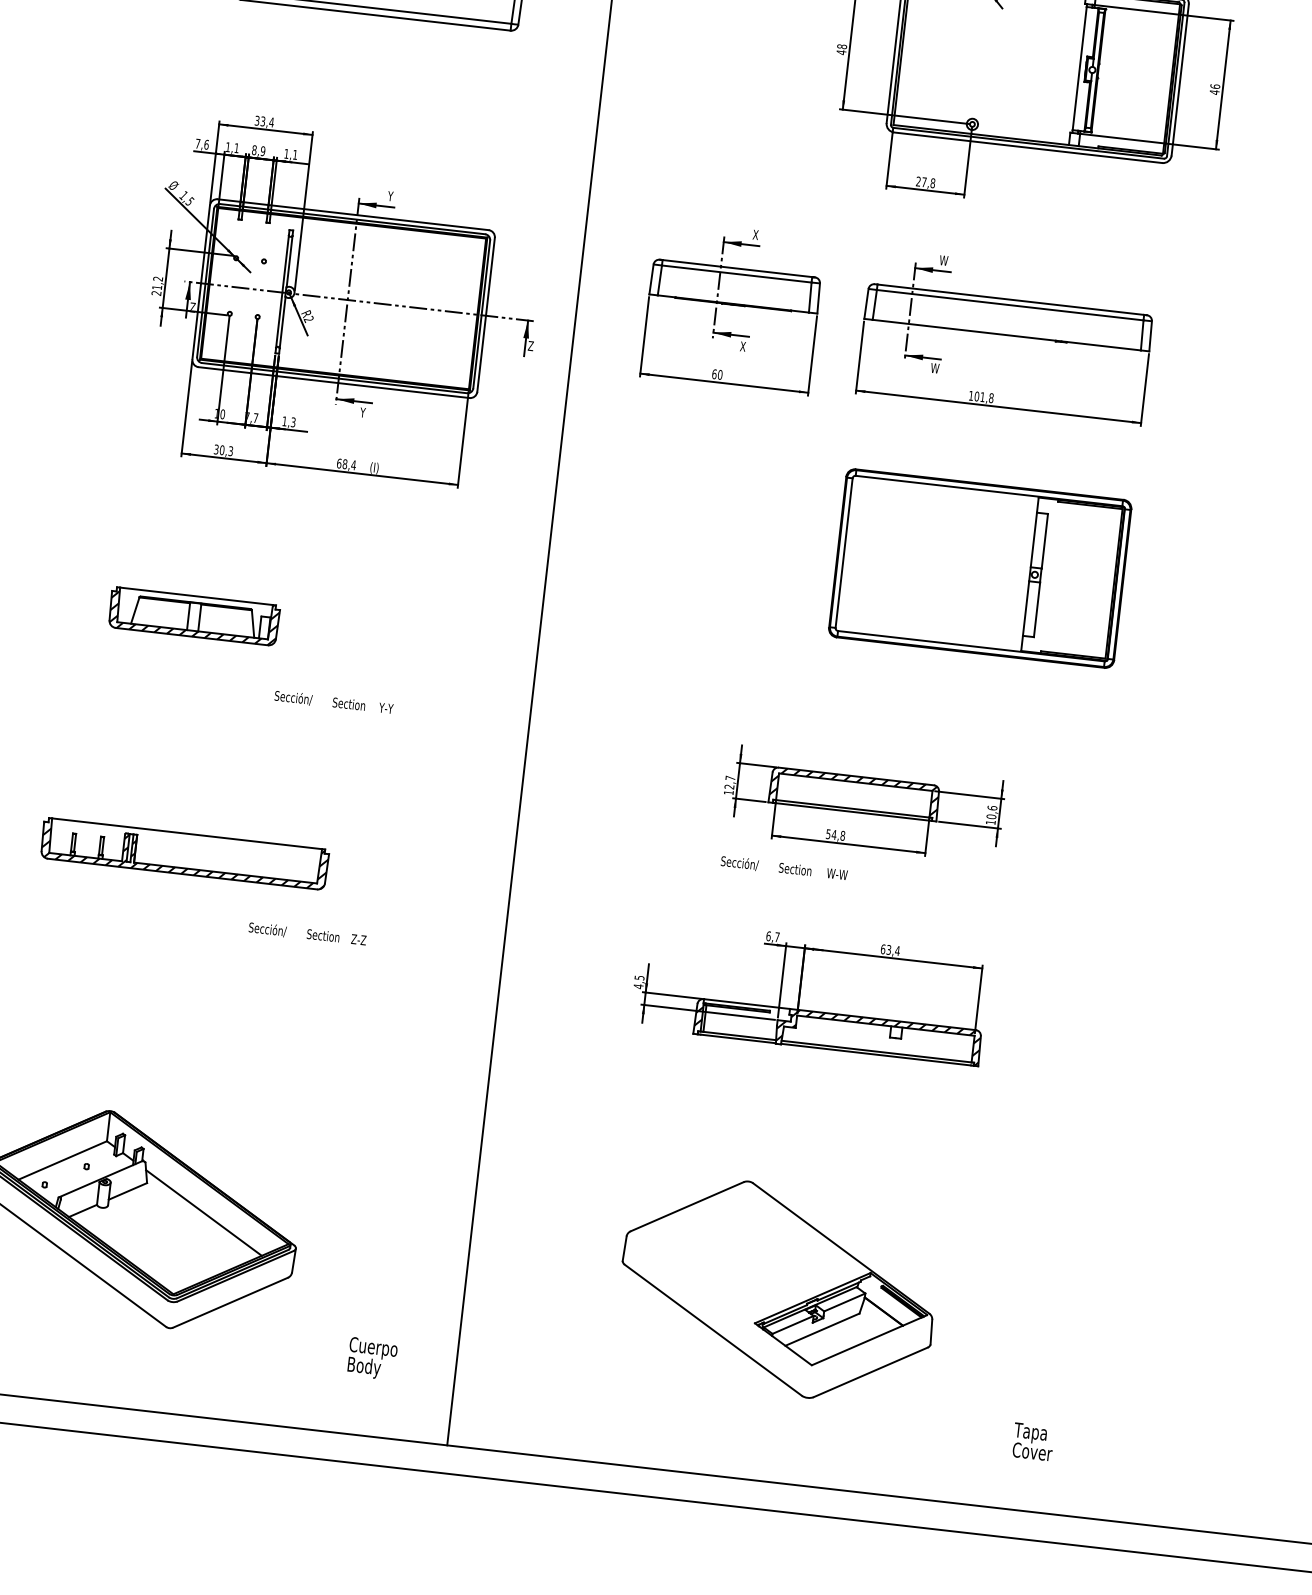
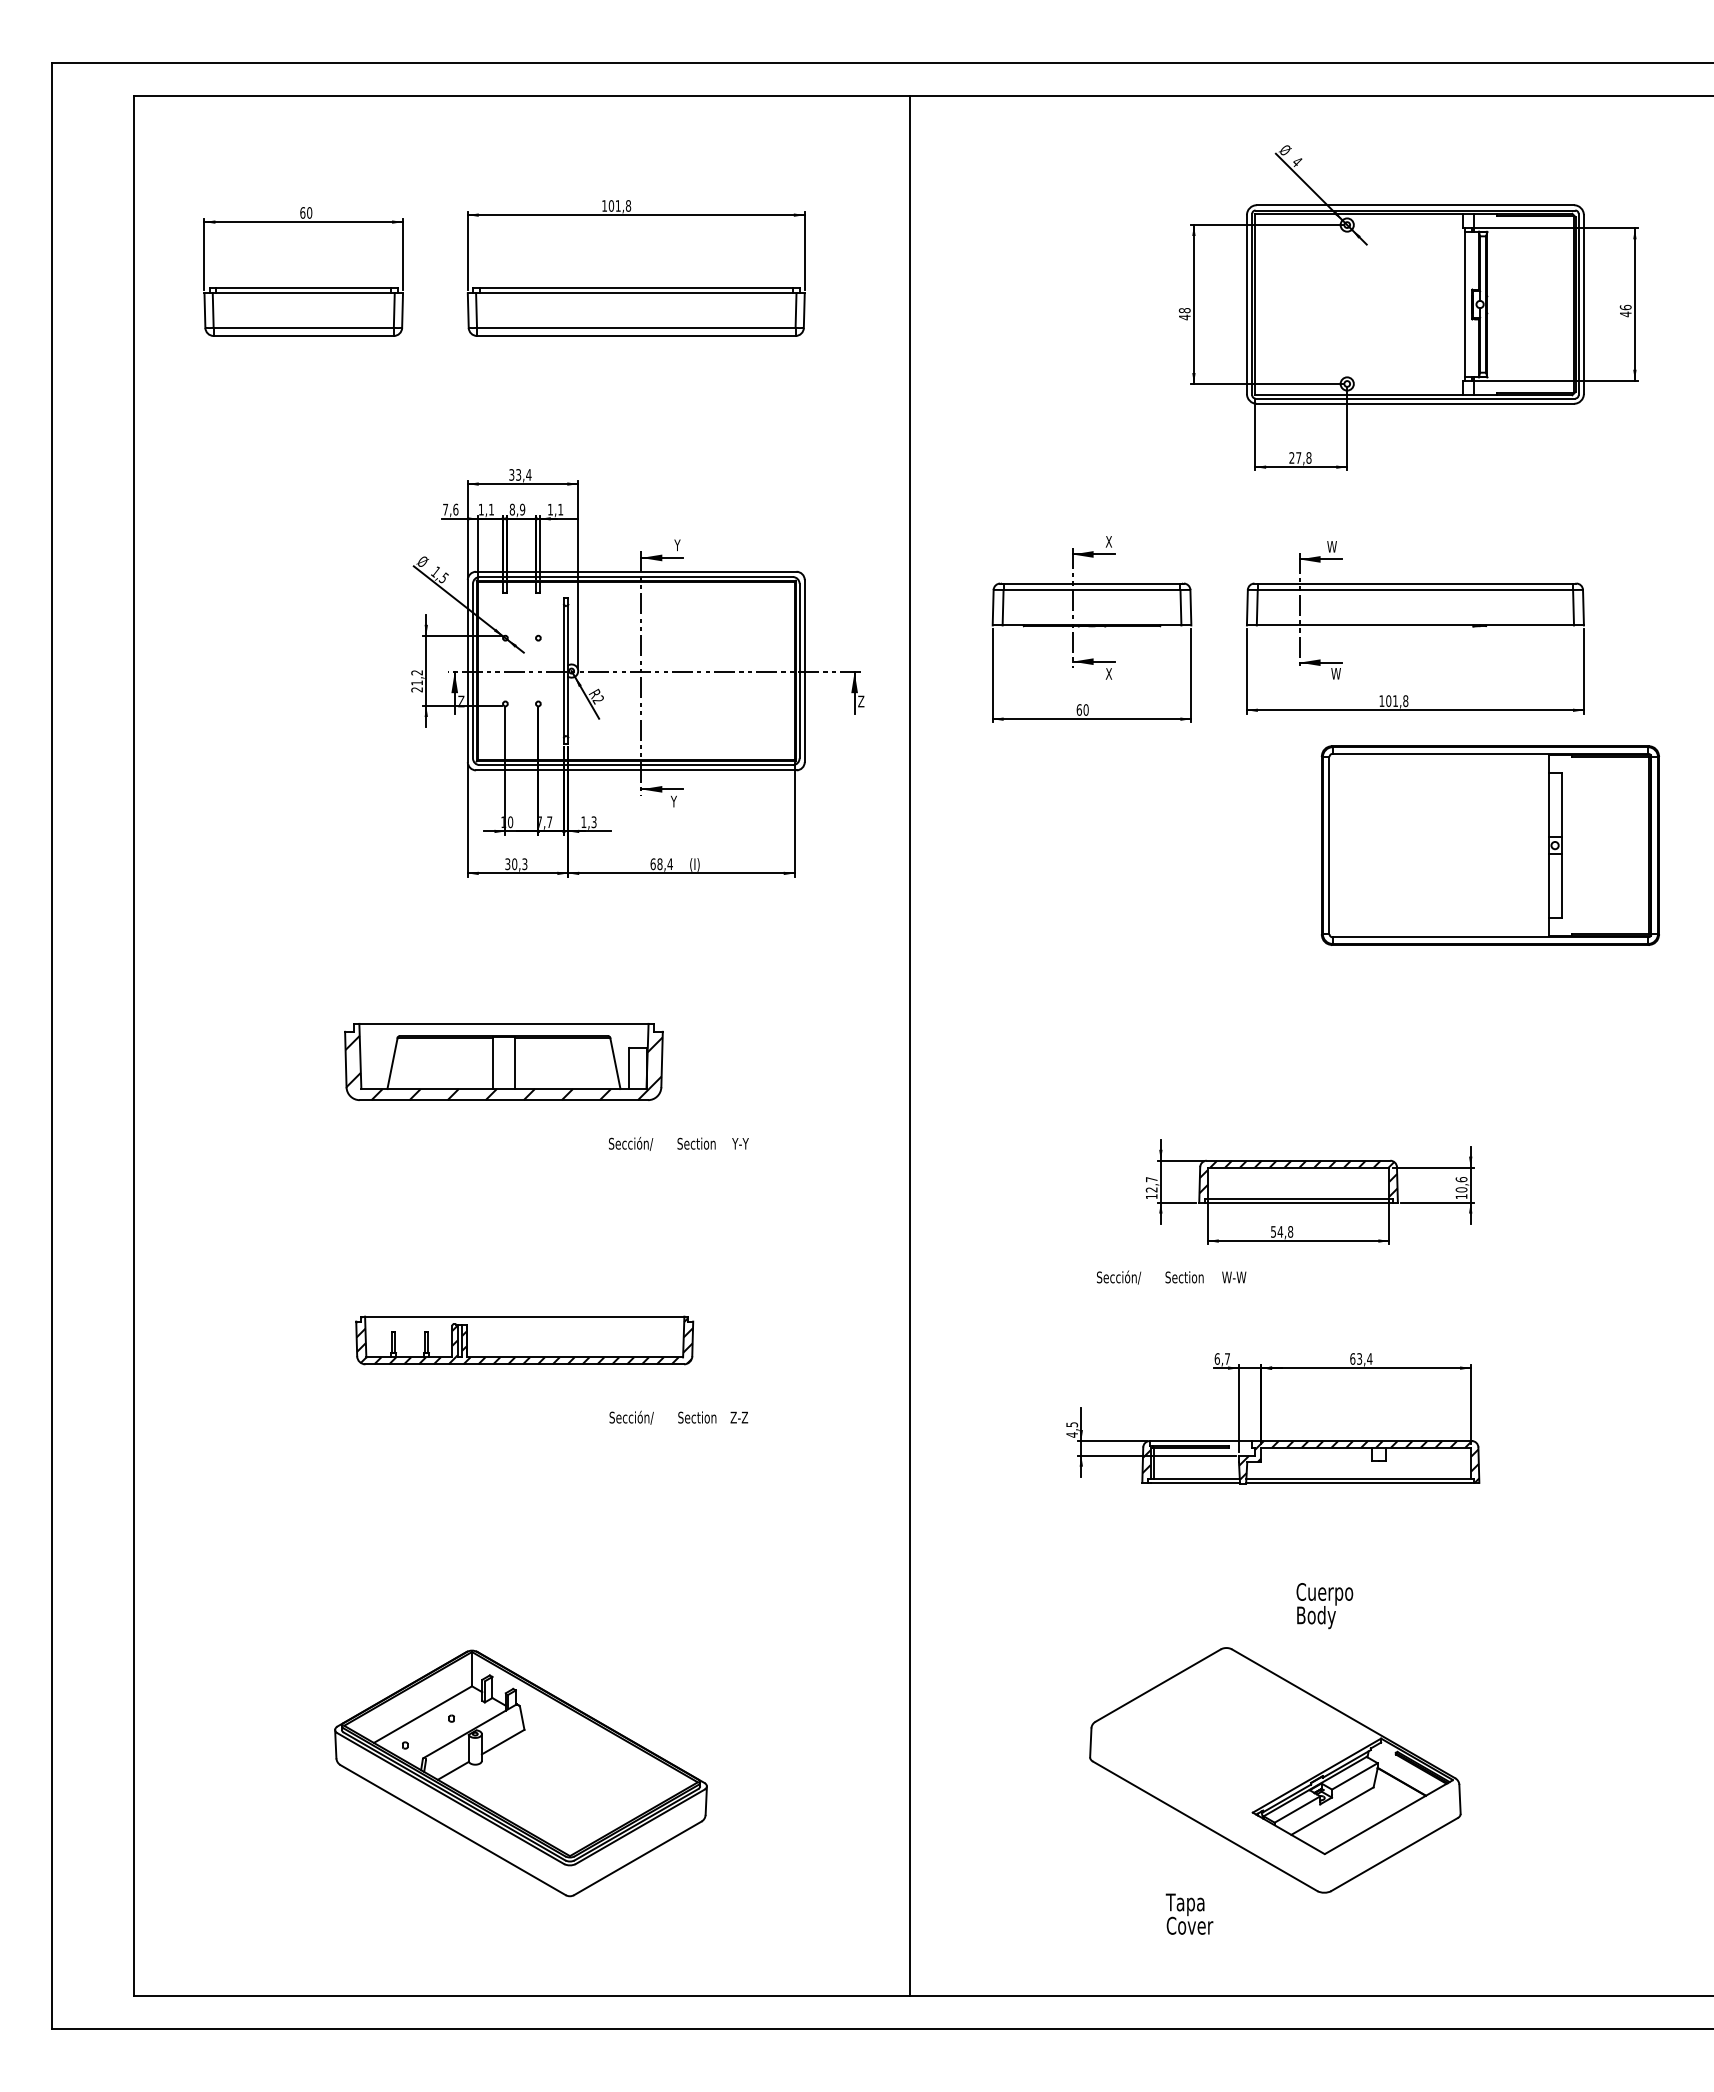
part: (979, 568) -> (1489, 845), moved
part: (194, 616) -> (504, 1061), size x1.6
text: (784, 868) -> (1171, 1277), moved
line: (203, 1212) -> (594, 1756), removed
text: (372, 1359) -> (1324, 1606), moved
text: (1033, 1441) -> (1189, 1913), moved

